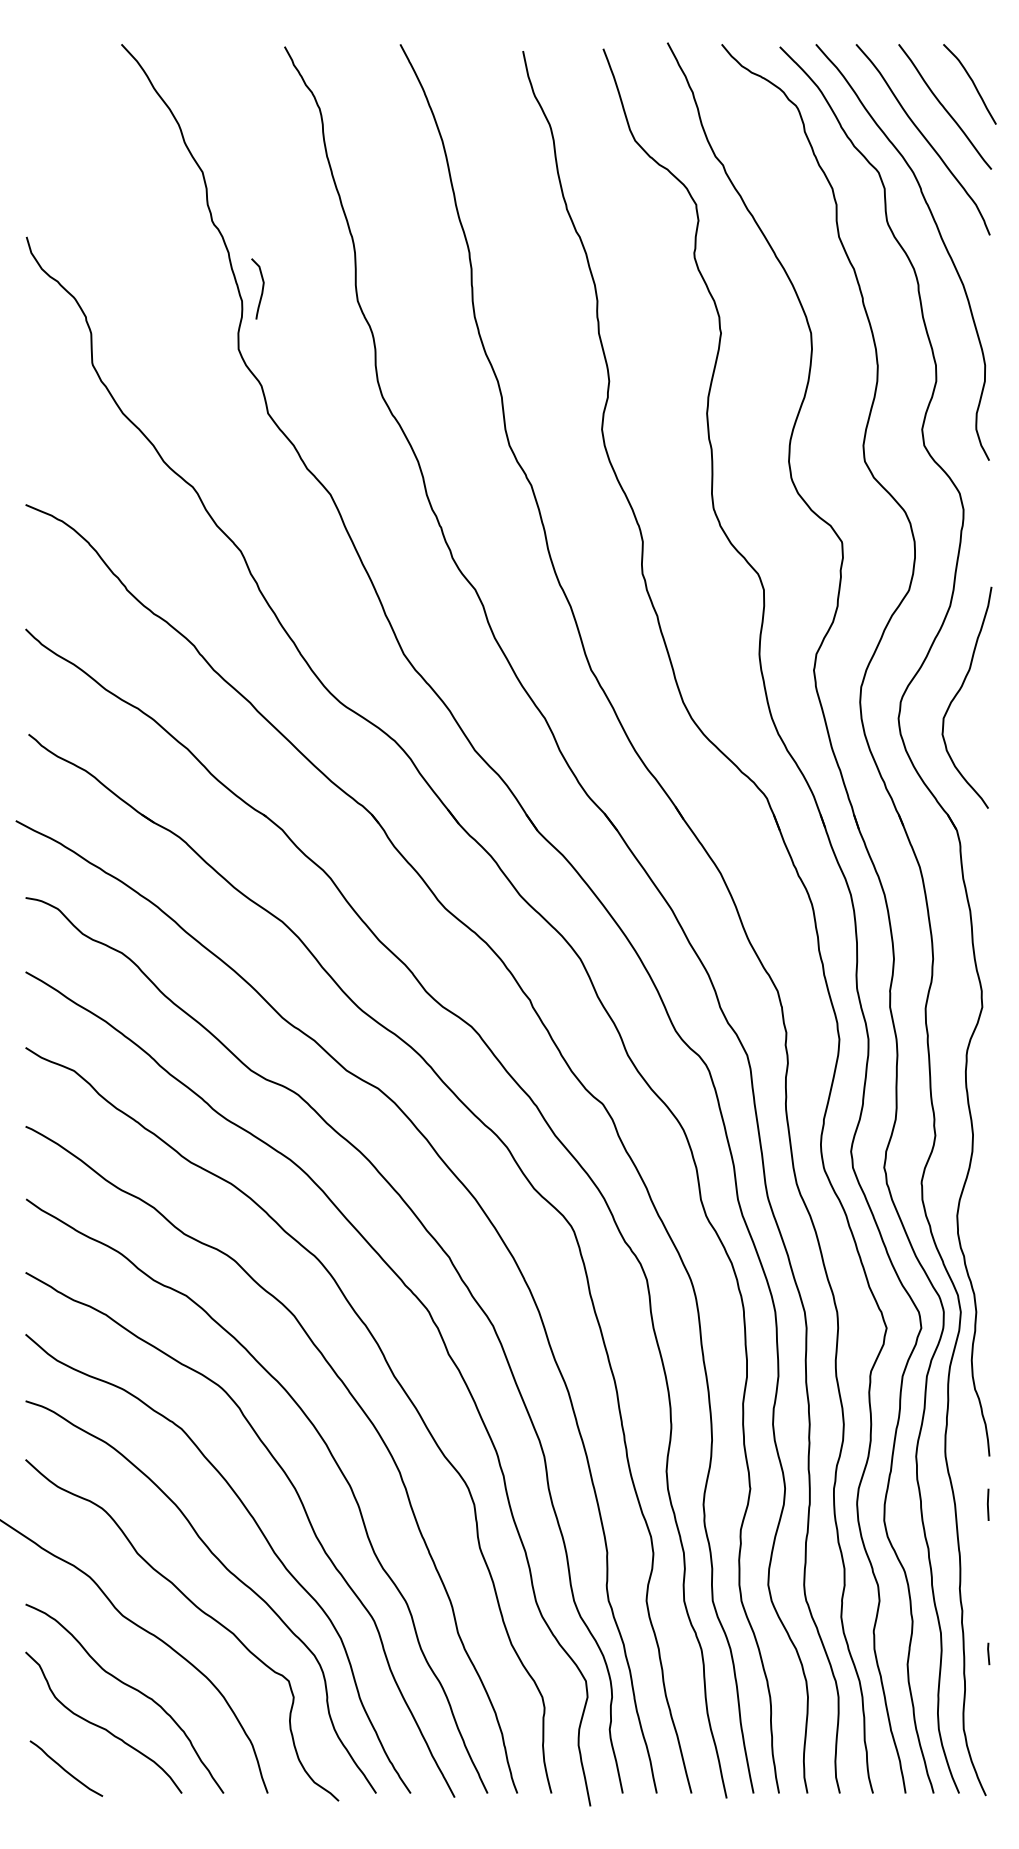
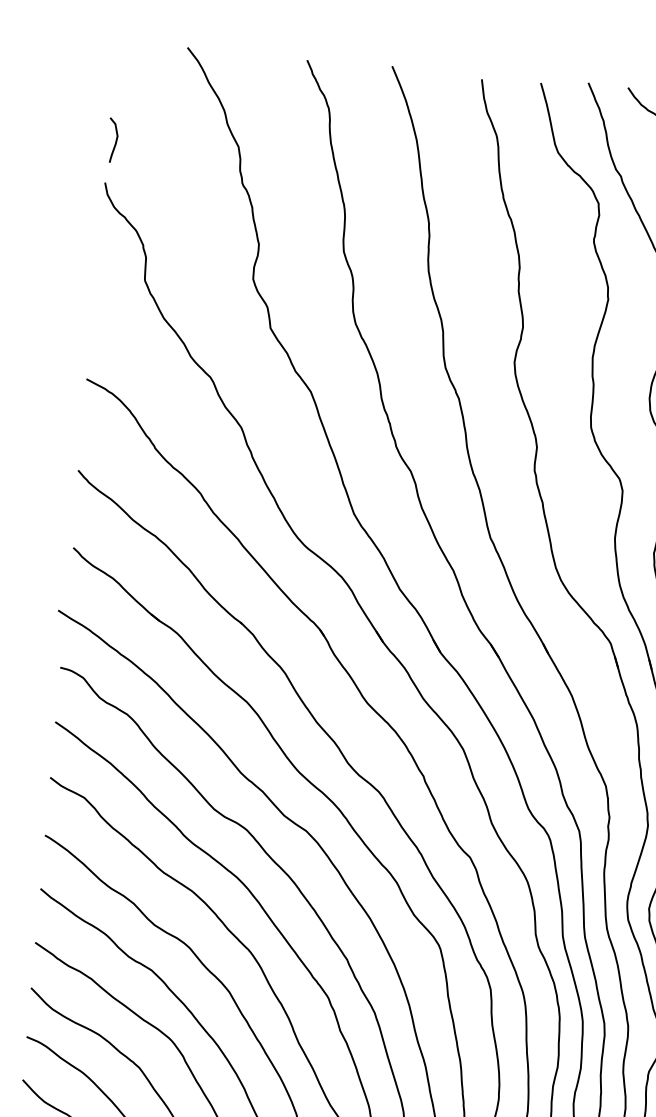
curve: (261, 289) -> (115, 141), moved

